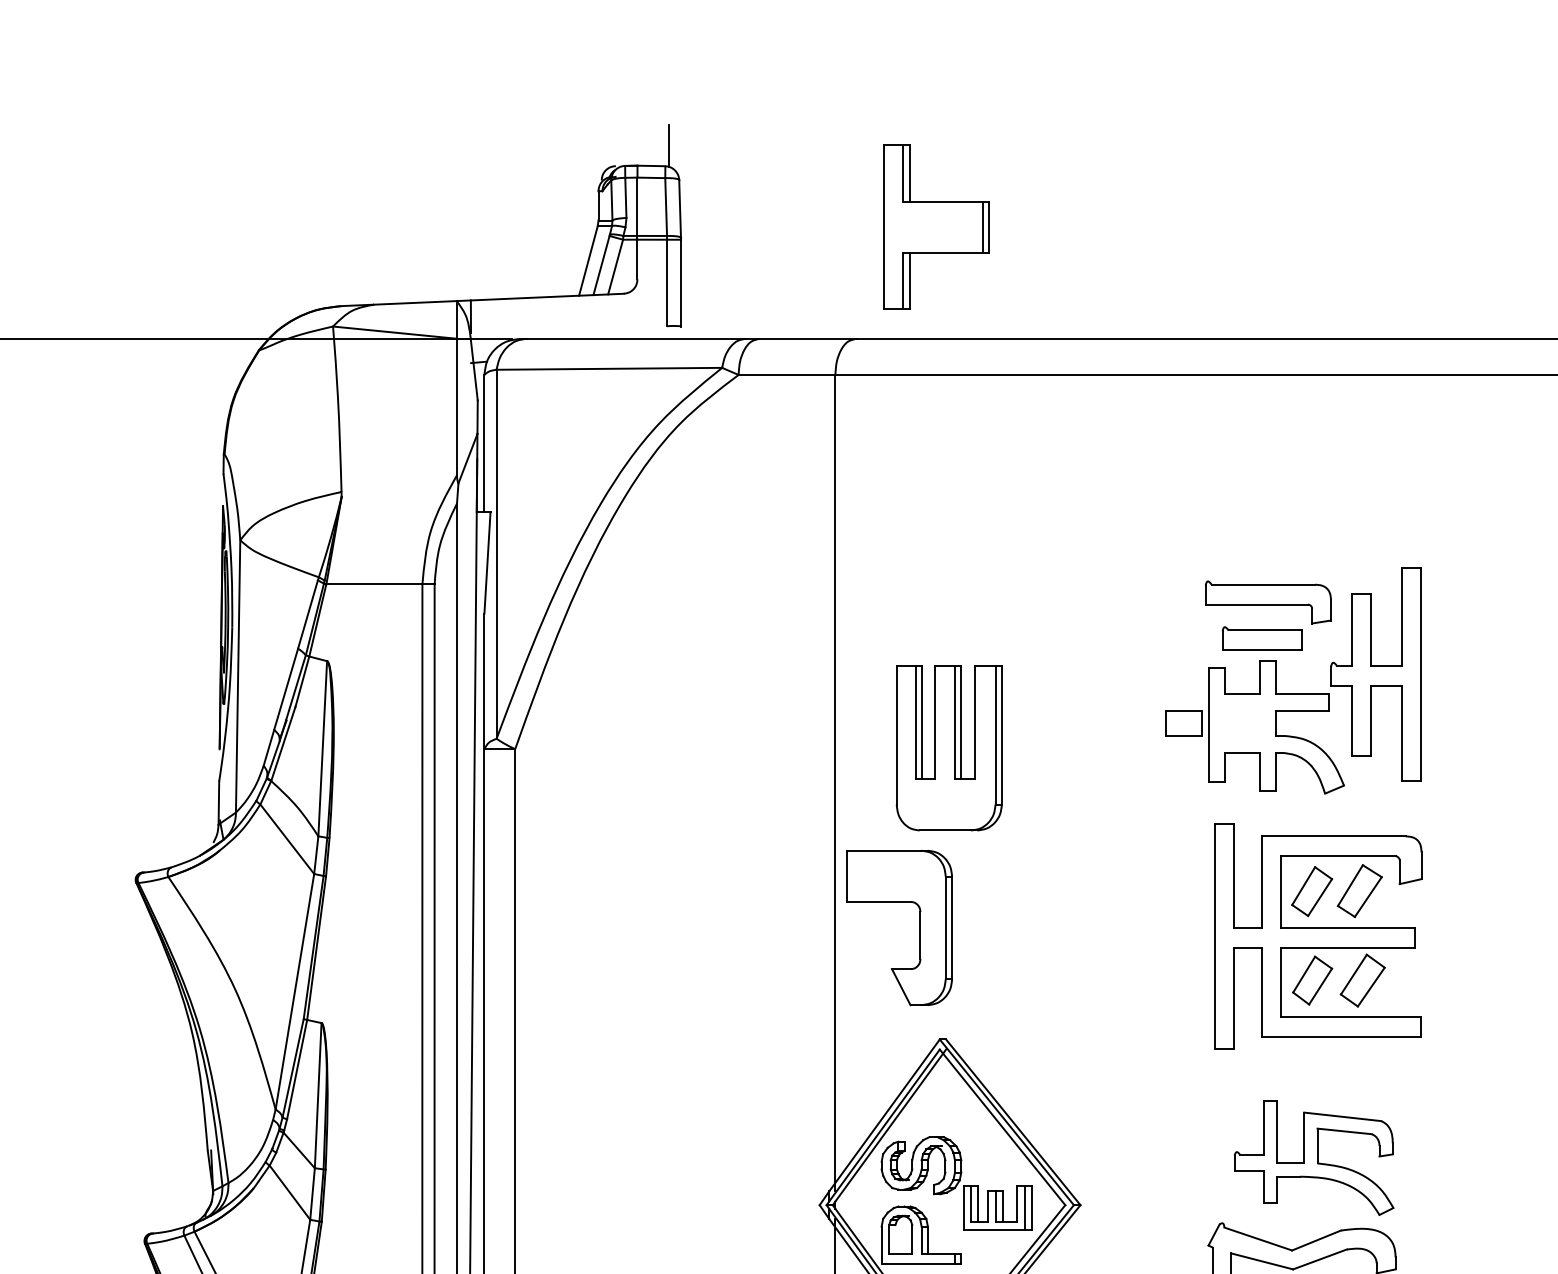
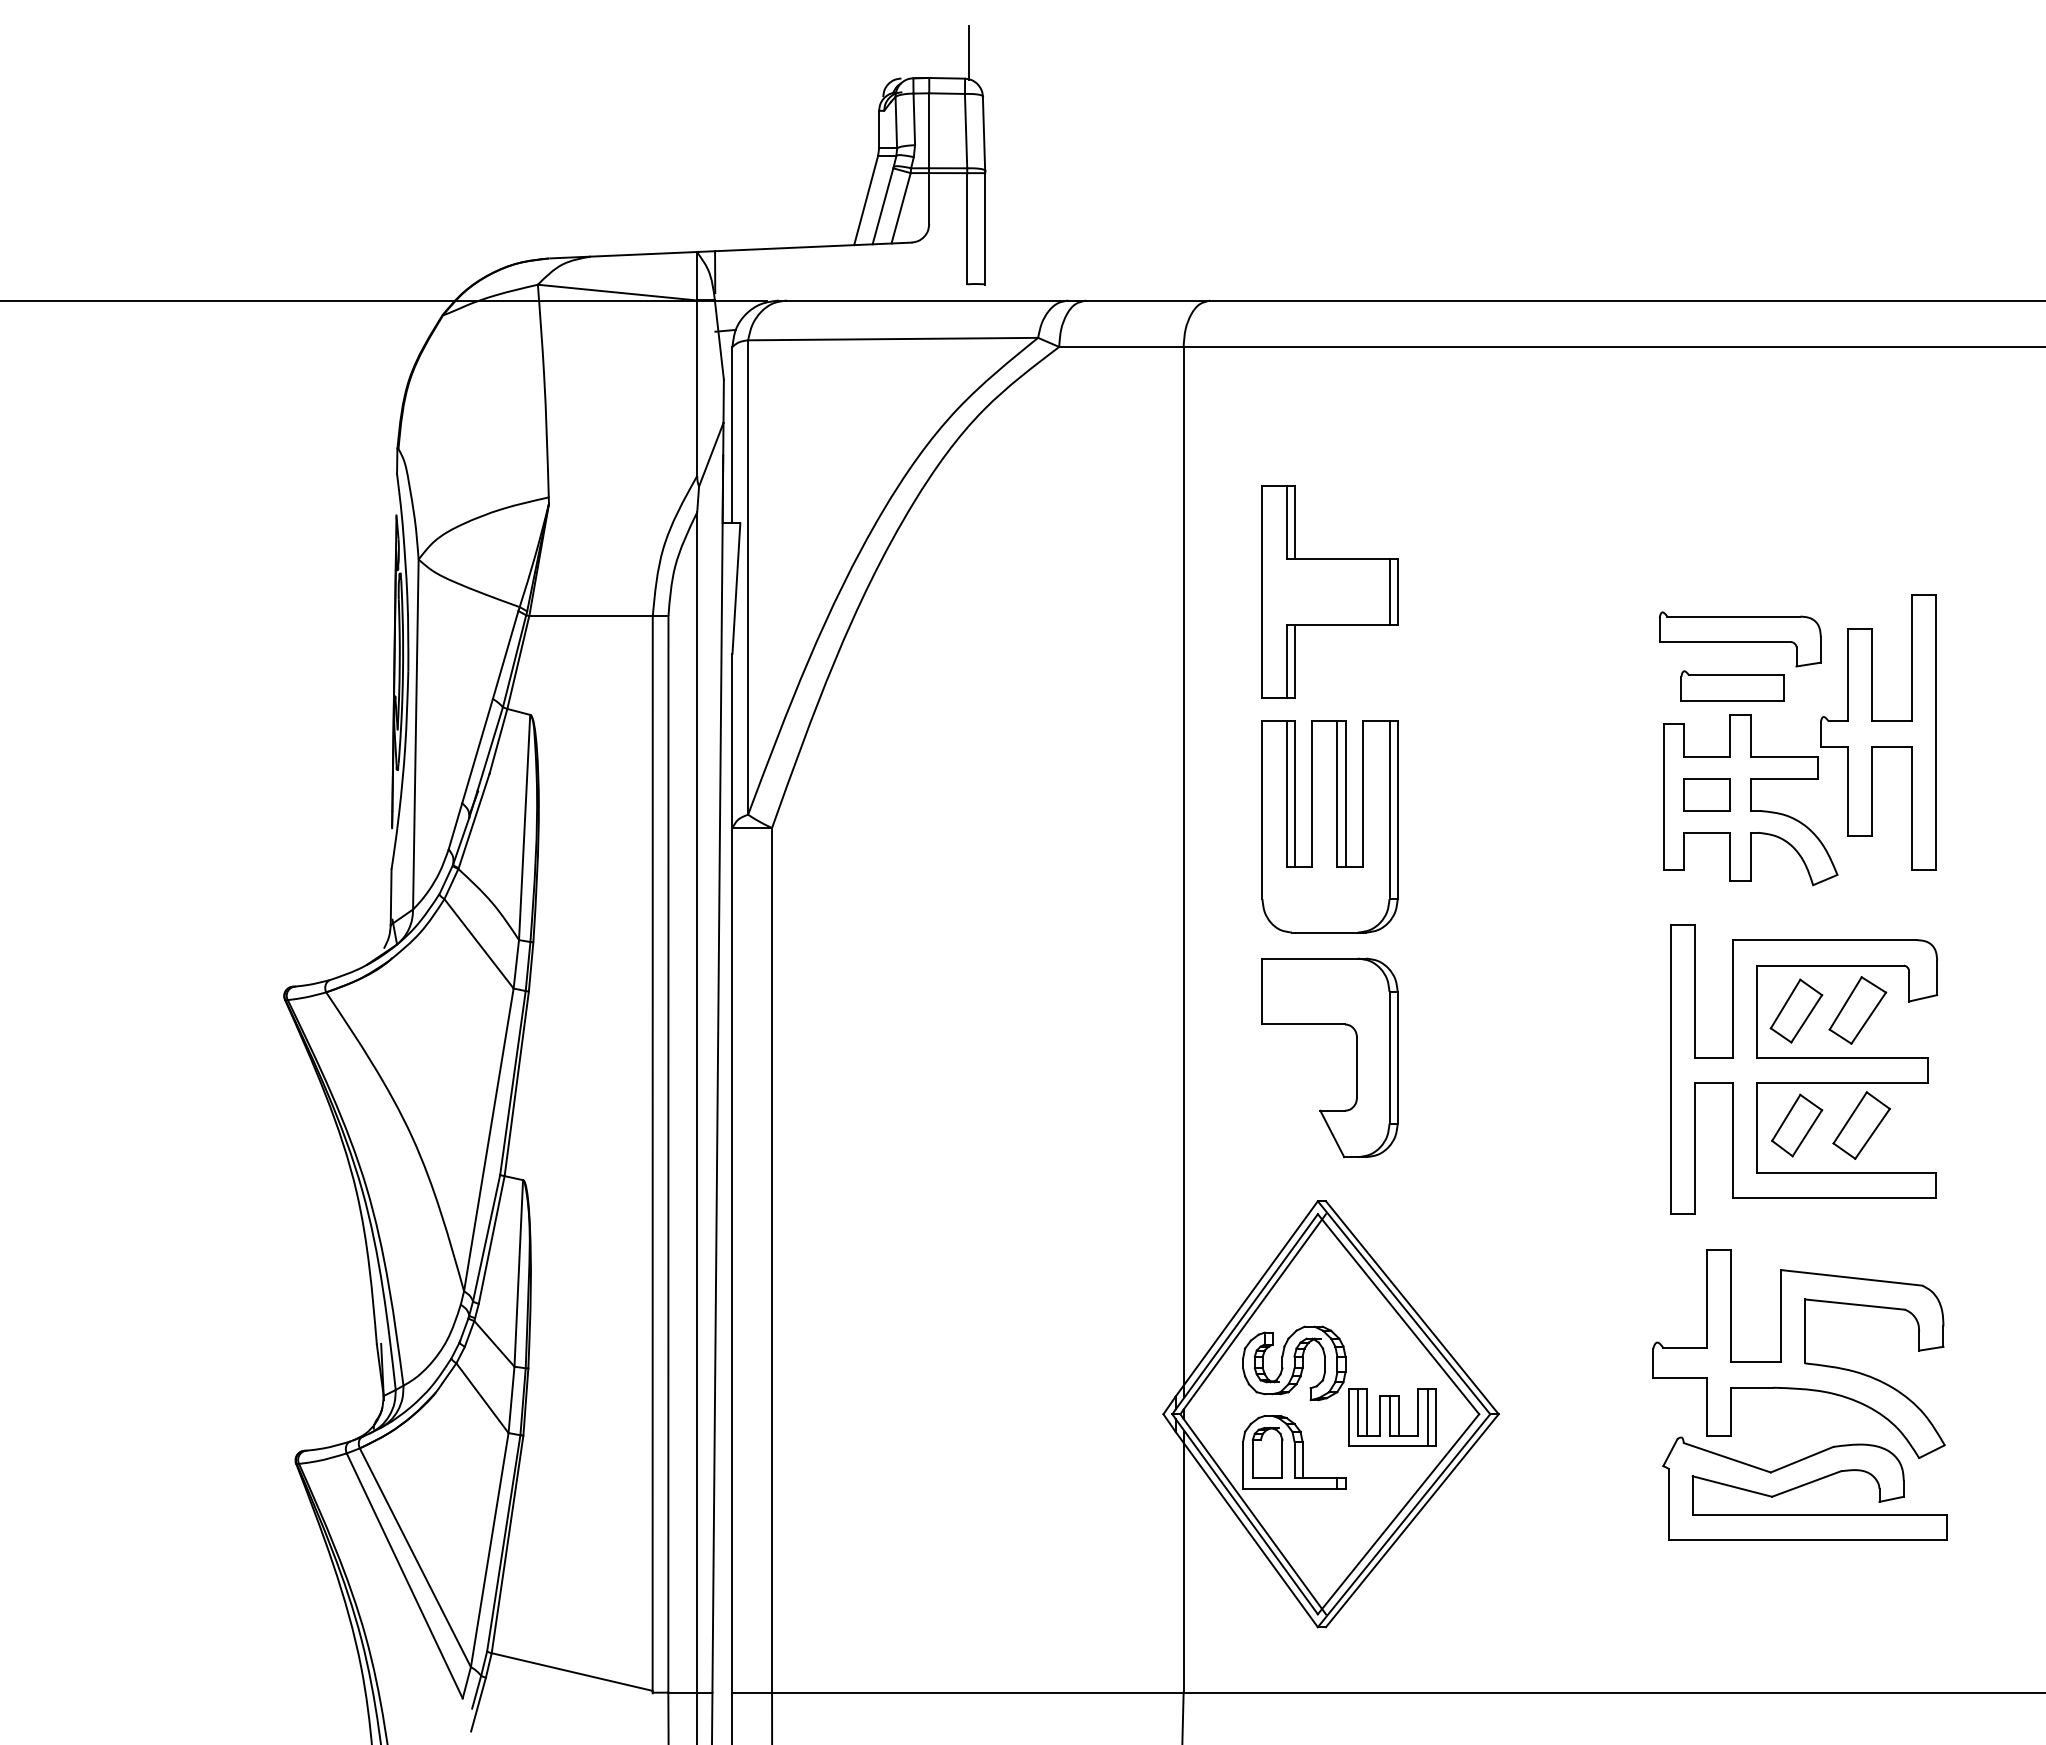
part: (936, 226) -> (1329, 591), moved
part: (1183, 723) -> (1706, 794), moved
part: (920, 927) -> (1356, 1057), moved
part: (1313, 1157) -> (1798, 1353), size x1.43

